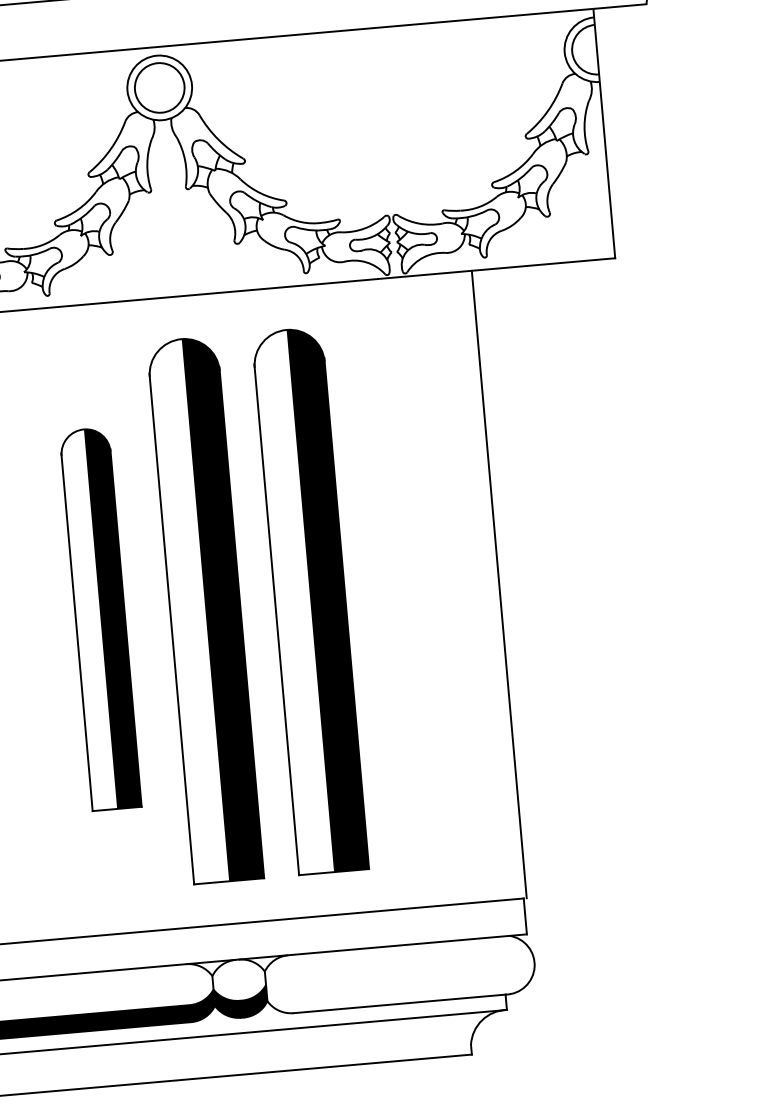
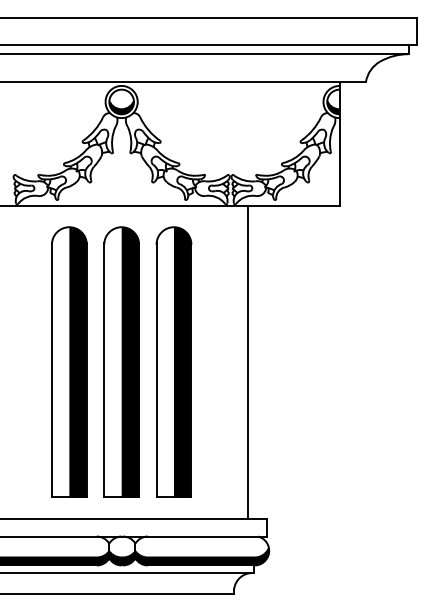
fill: (585, 59) -> (333, 106), added
fill: (160, 96) -> (121, 106), added
line: (499, 582) -> (248, 361), moved
part: (100, 617) -> (69, 361), size x1.43
fill: (401, 983) -> (202, 555), added

